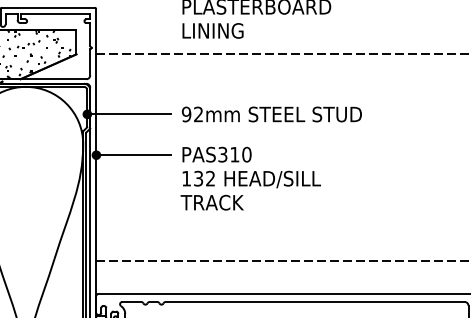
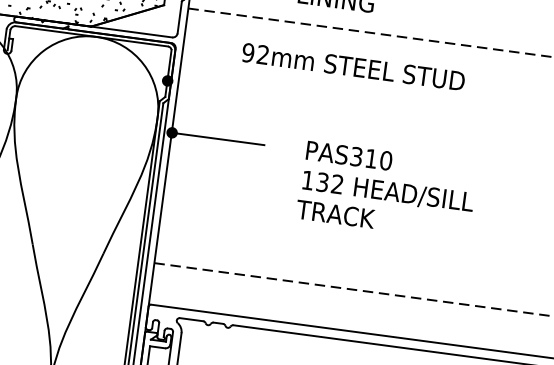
line: (129, 114) -> (219, 88), removed
text: (271, 114) -> (353, 66), moved
text: (250, 178) -> (386, 190), moved

